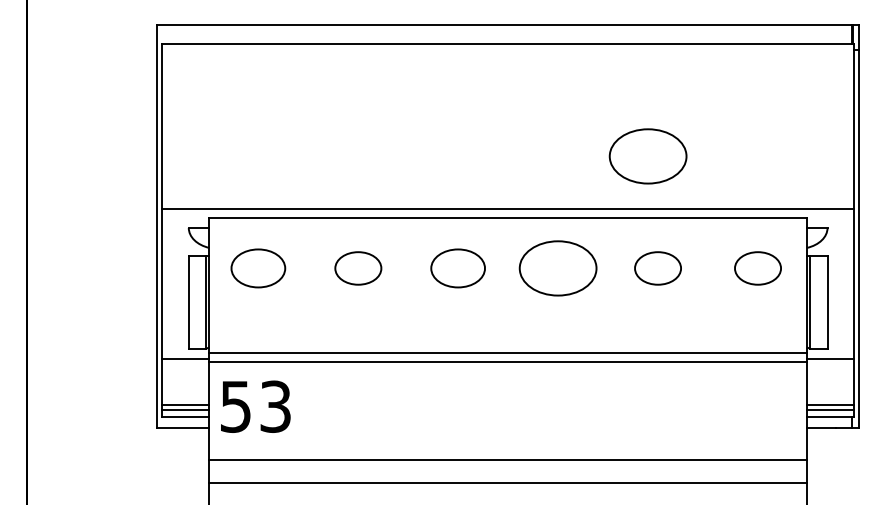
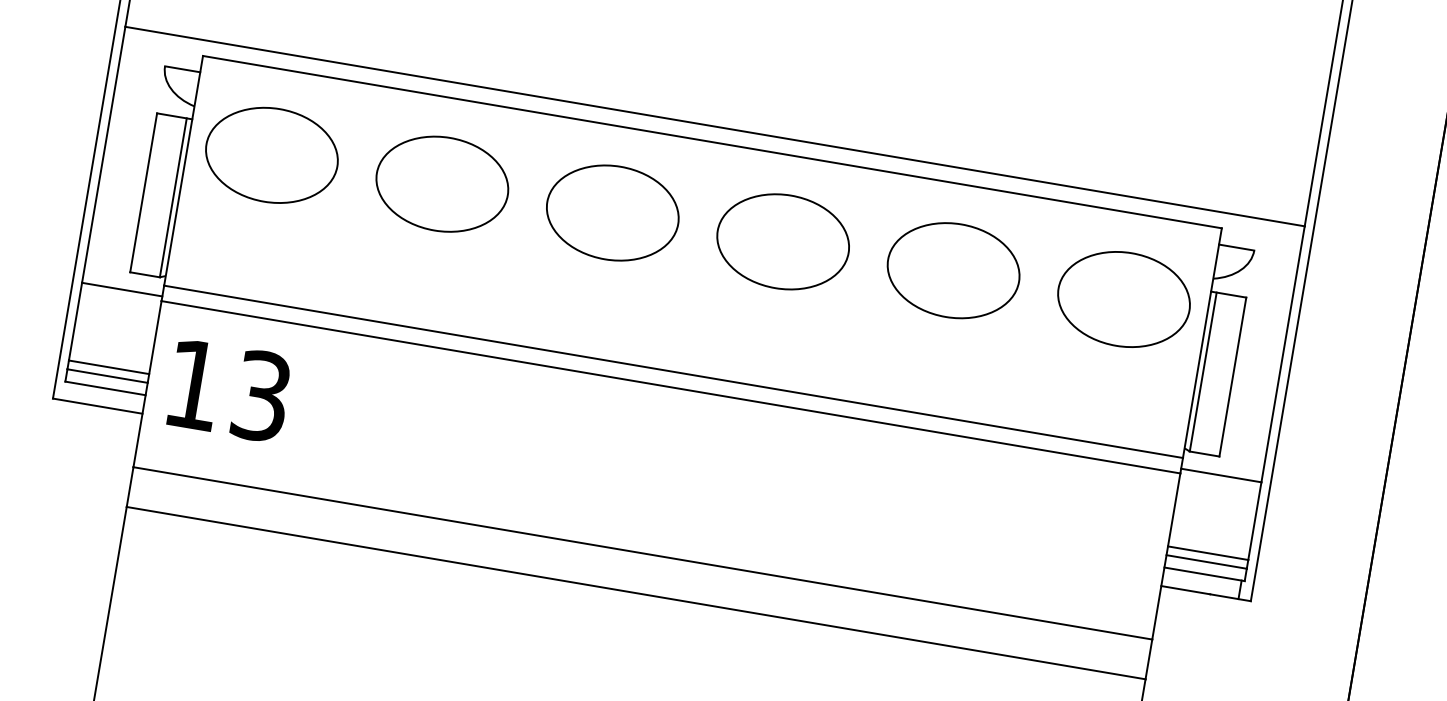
part: (647, 156) -> (967, 76), removed
part: (258, 268) -> (272, 155), size x1.43
part: (358, 268) -> (442, 184), size x1.67
part: (457, 268) -> (611, 212), size x1.43
part: (657, 268) -> (952, 270), size x1.67
part: (757, 268) -> (1123, 299), size x1.67
text: (235, 406) -> (193, 384), 53 -> 13

